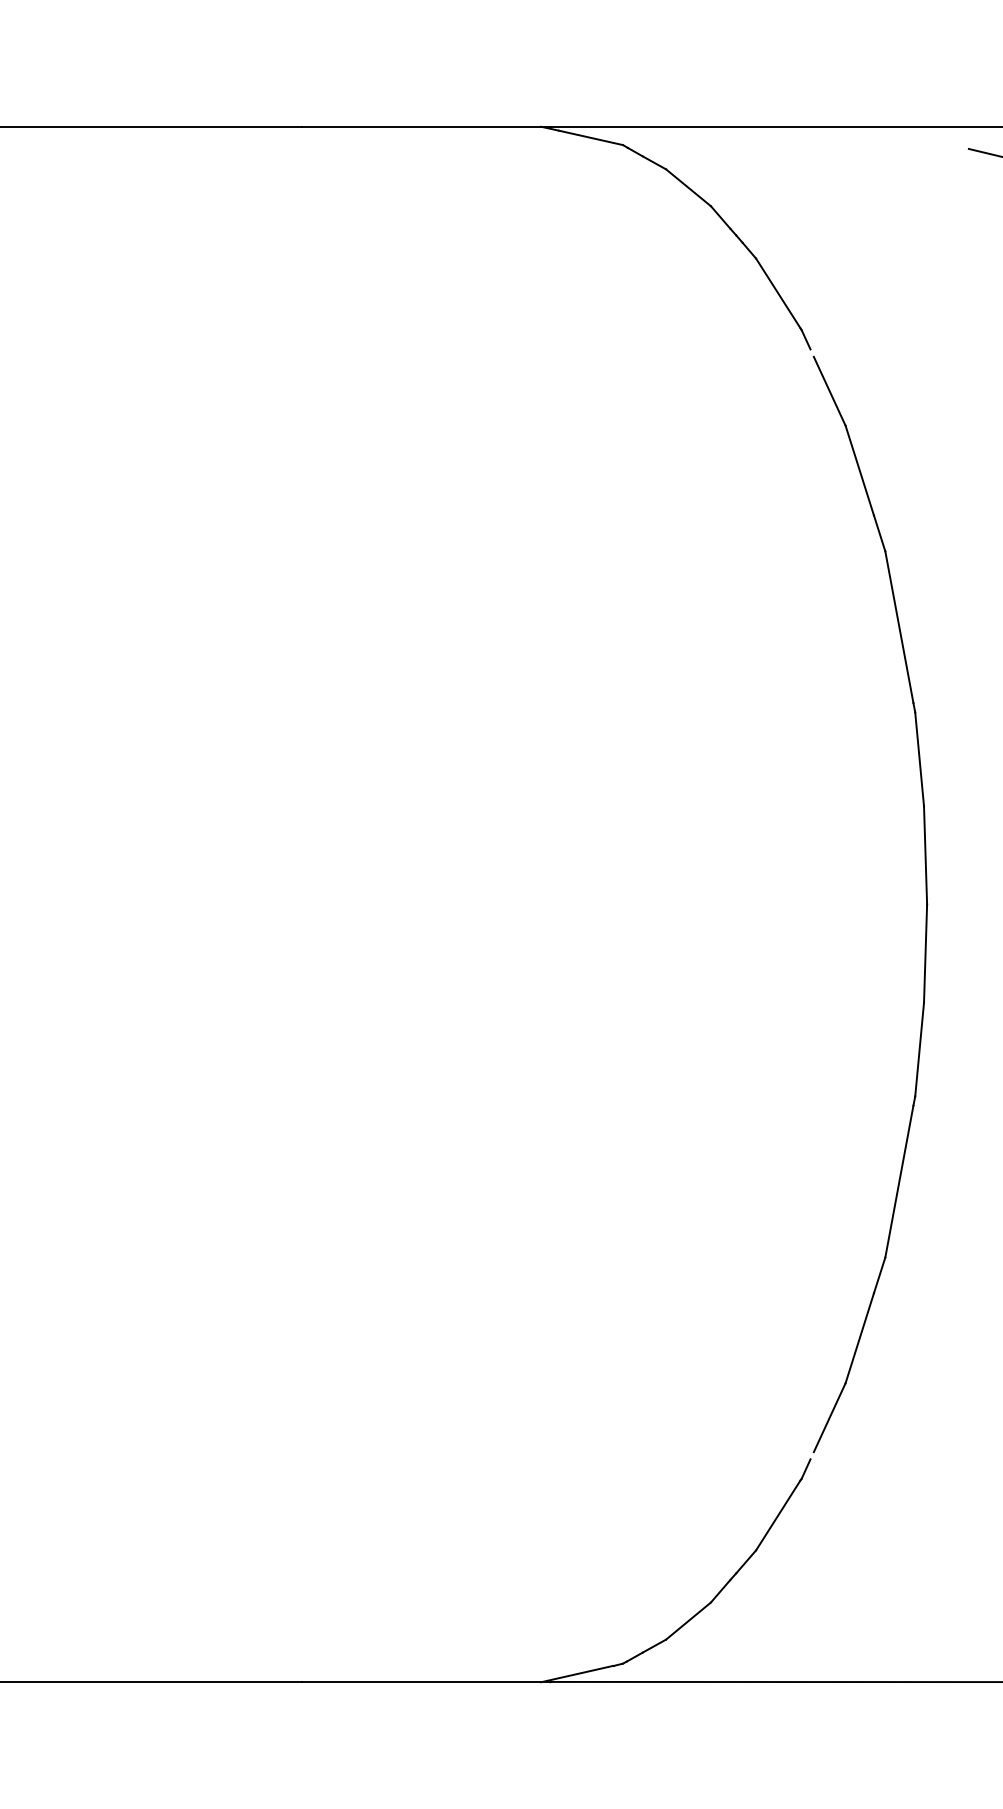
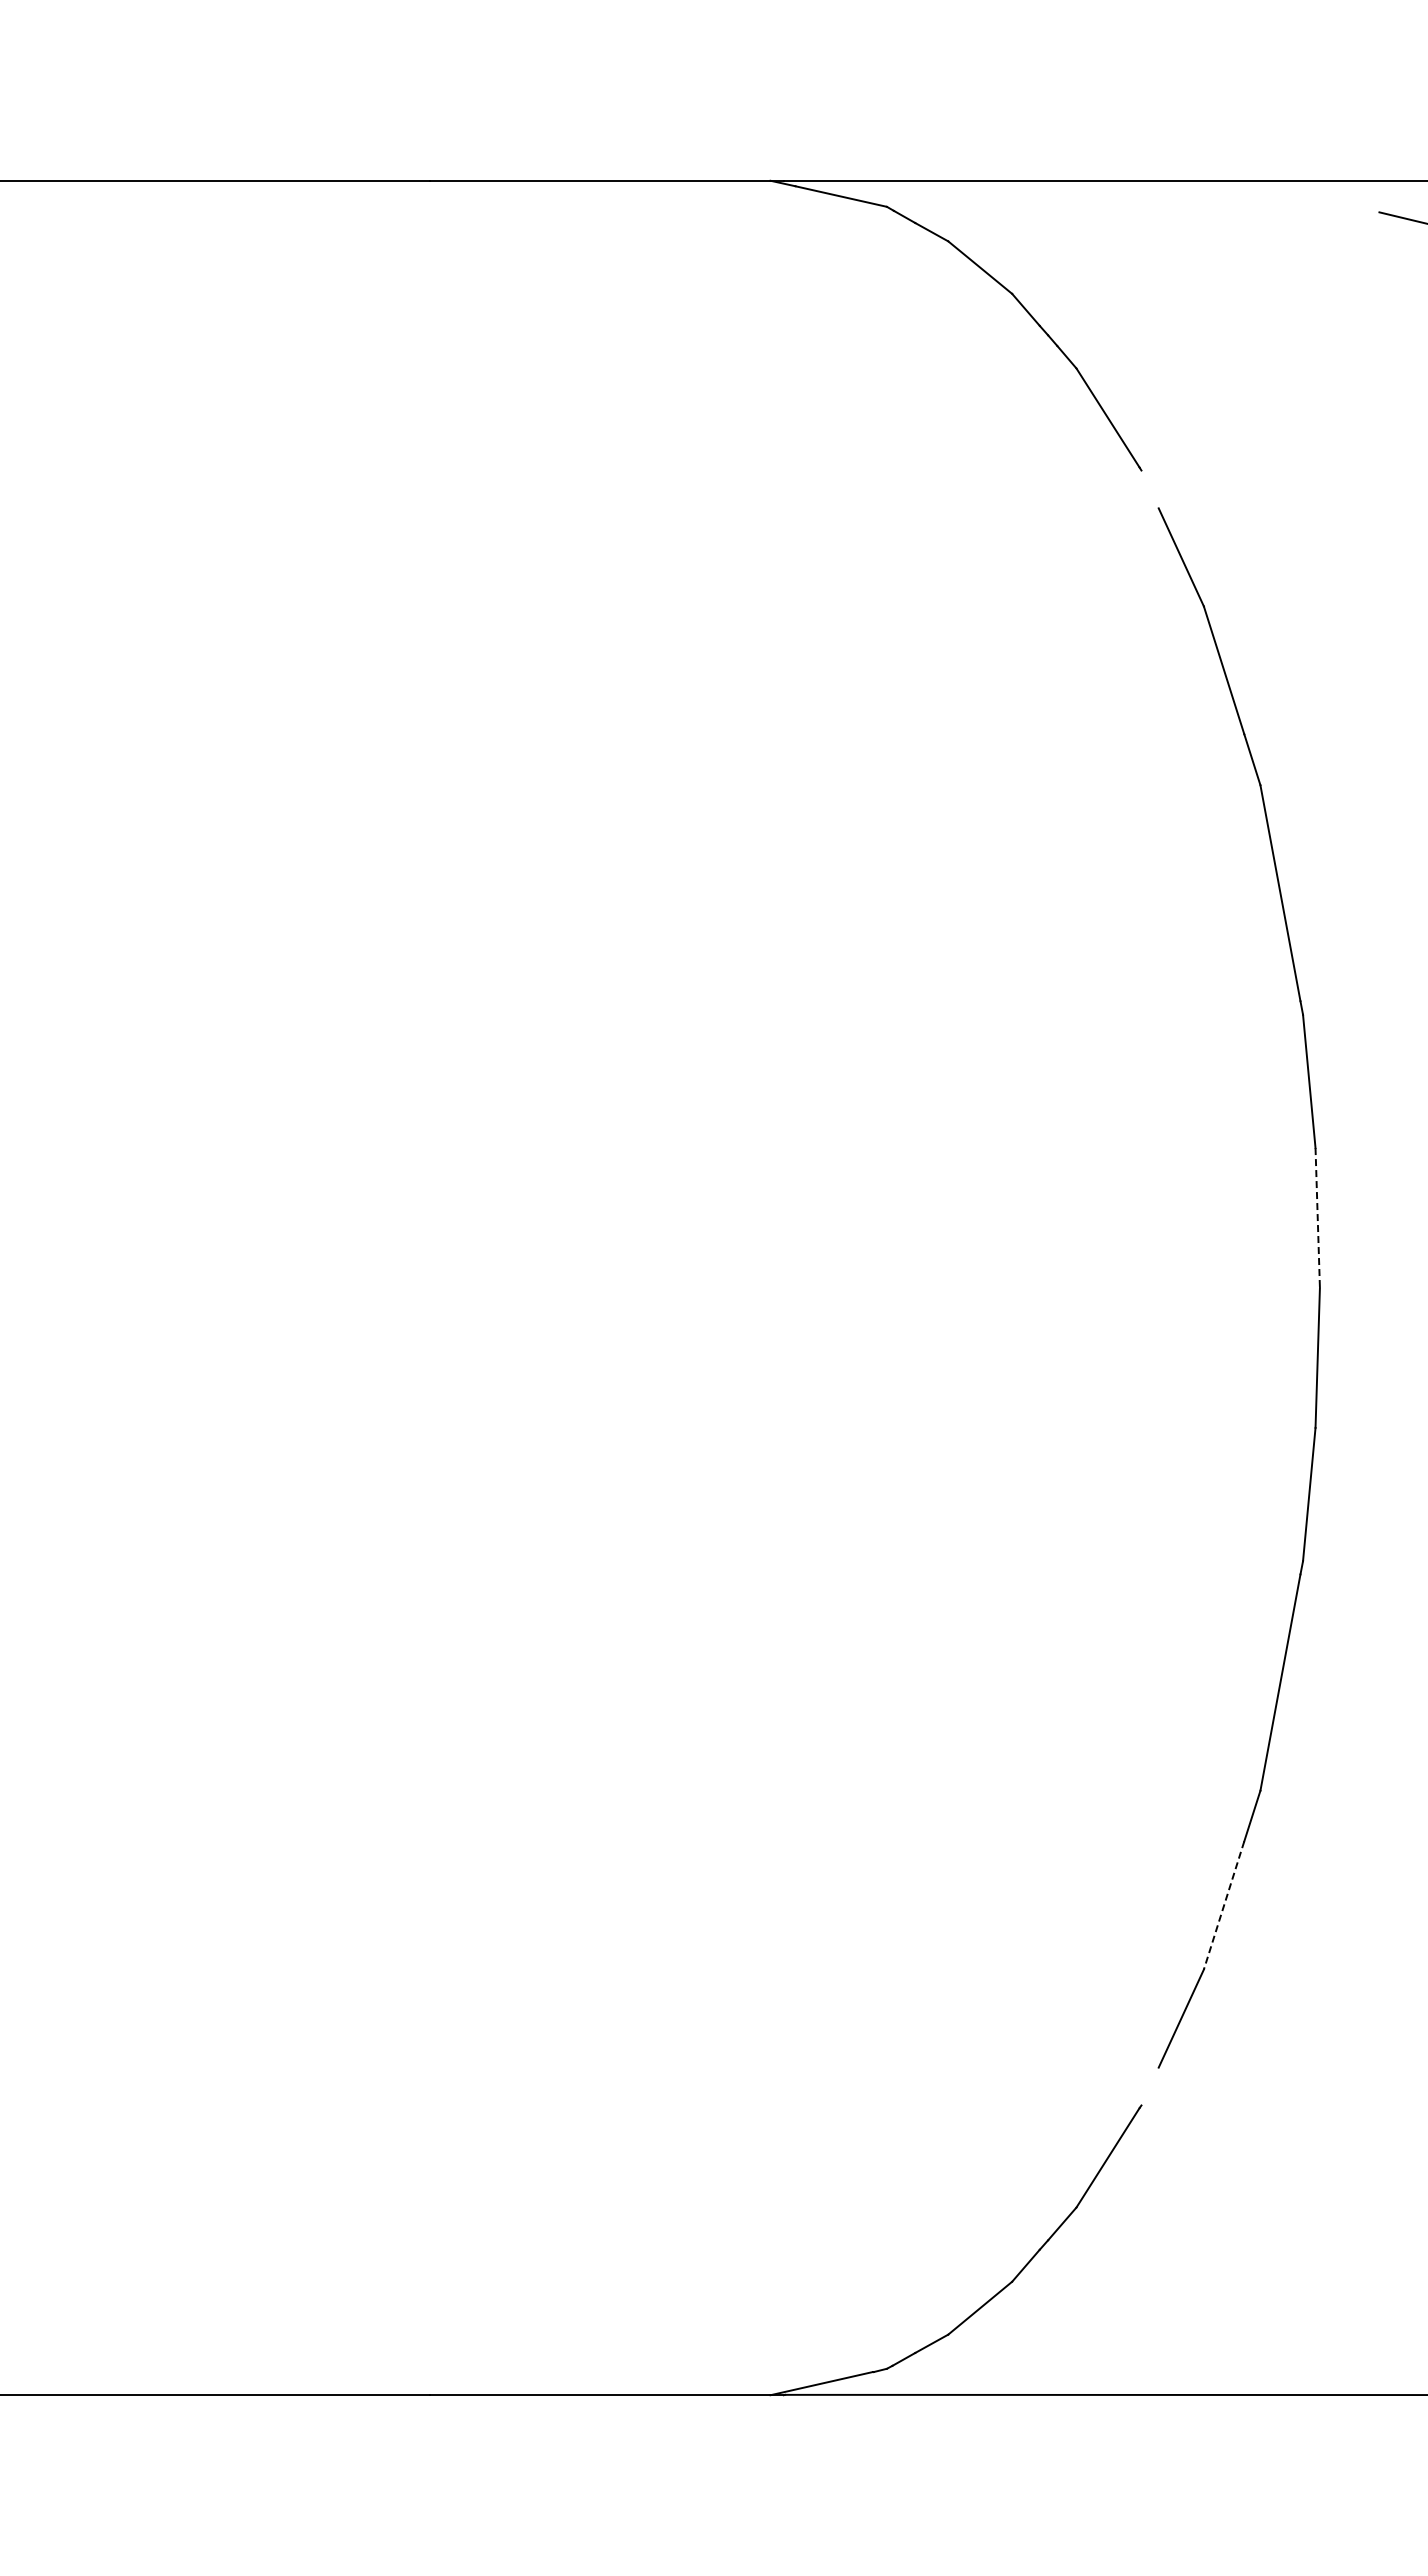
line: (805, 339) -> (1147, 483), removed
line: (925, 855) -> (1317, 1218), solid -> dashed
line: (859, 1338) -> (1223, 1905), solid -> dashed
line: (805, 1468) -> (1147, 2091), removed

